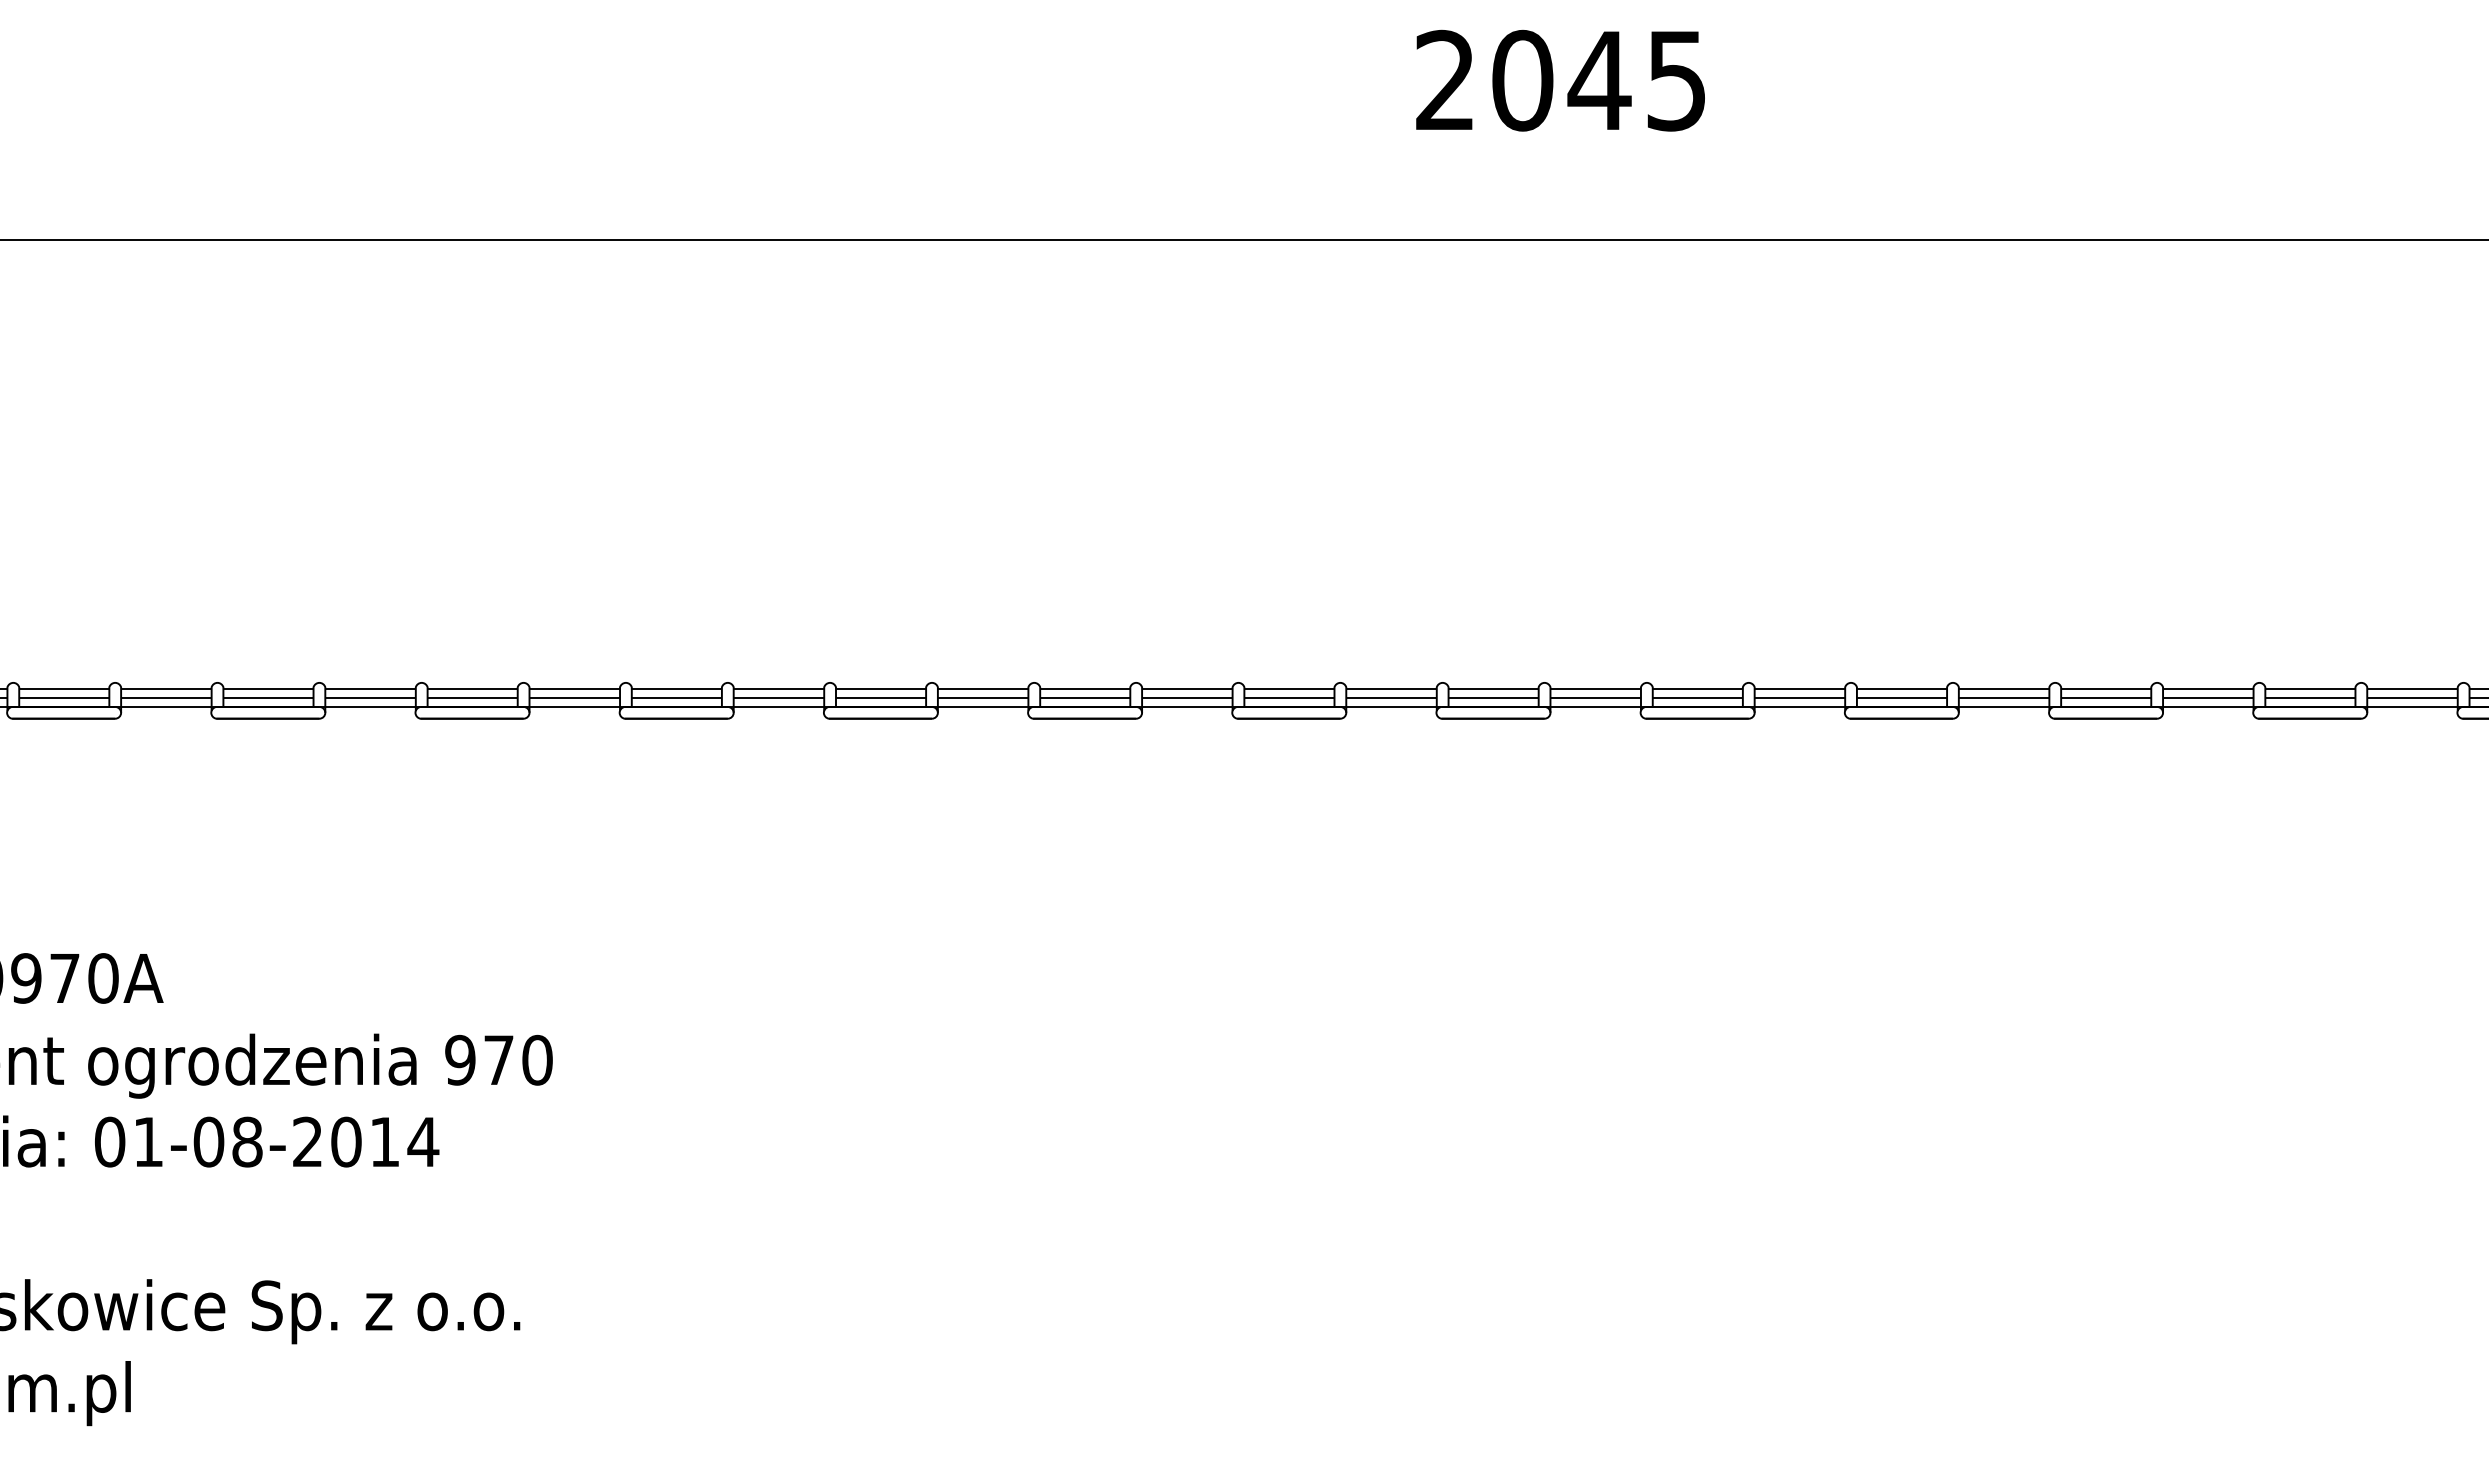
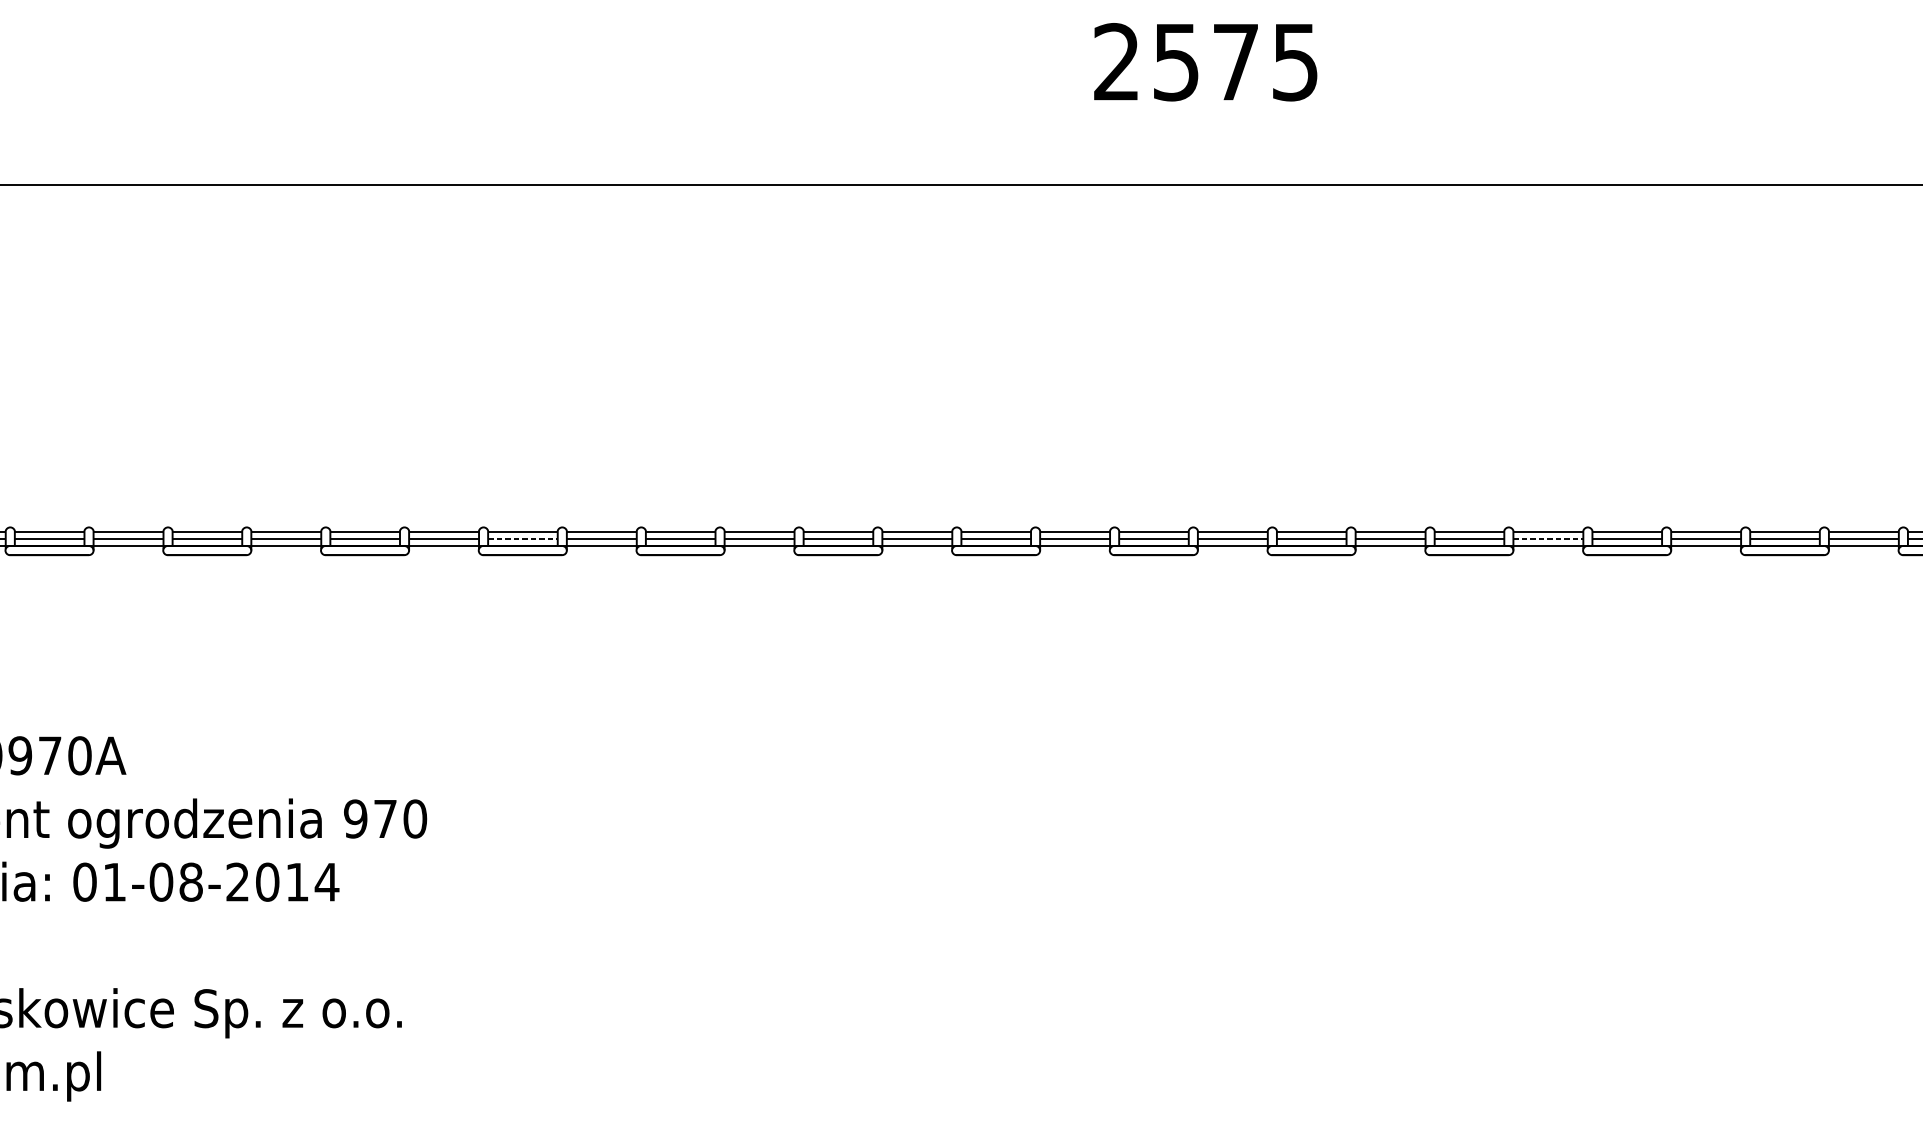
text: (1561, 80) -> (1206, 62), 2045 -> 2575
line: (676, 698) -> (522, 539), solid -> dashed
line: (2004, 698) -> (1548, 539), solid -> dashed

